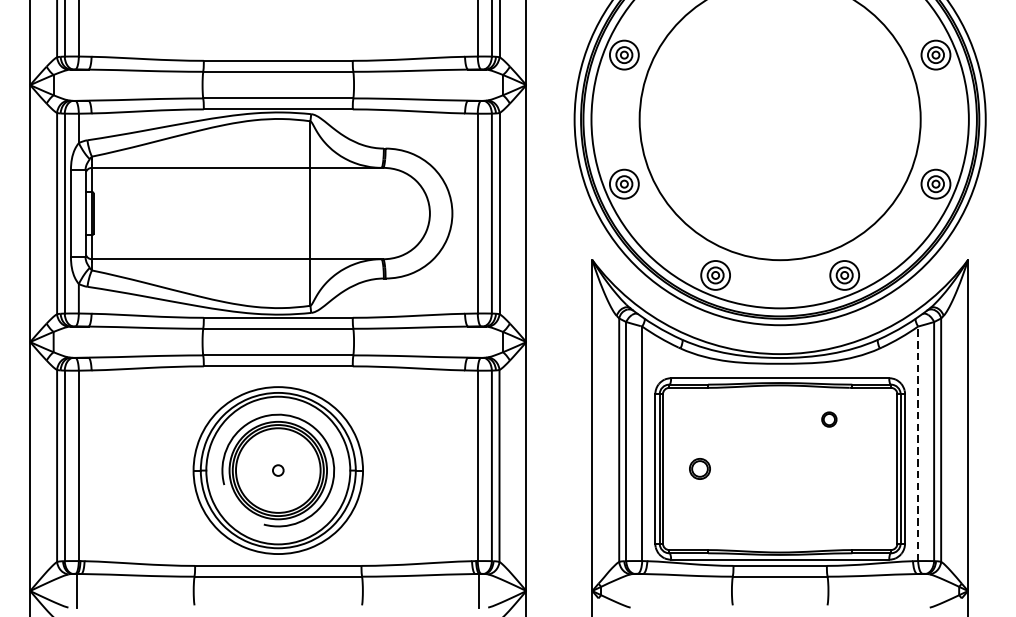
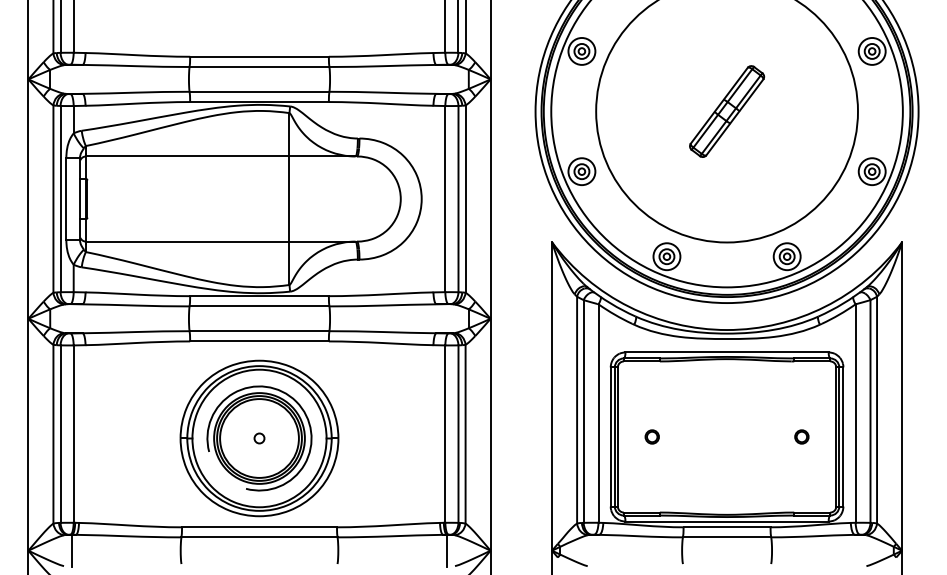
part: (780, 119) -> (727, 111), added
circle: (828, 419) -> (801, 436), moved
line: (918, 443) -> (855, 413), dashed -> solid
circle: (699, 468) -> (651, 436), size x0.71

